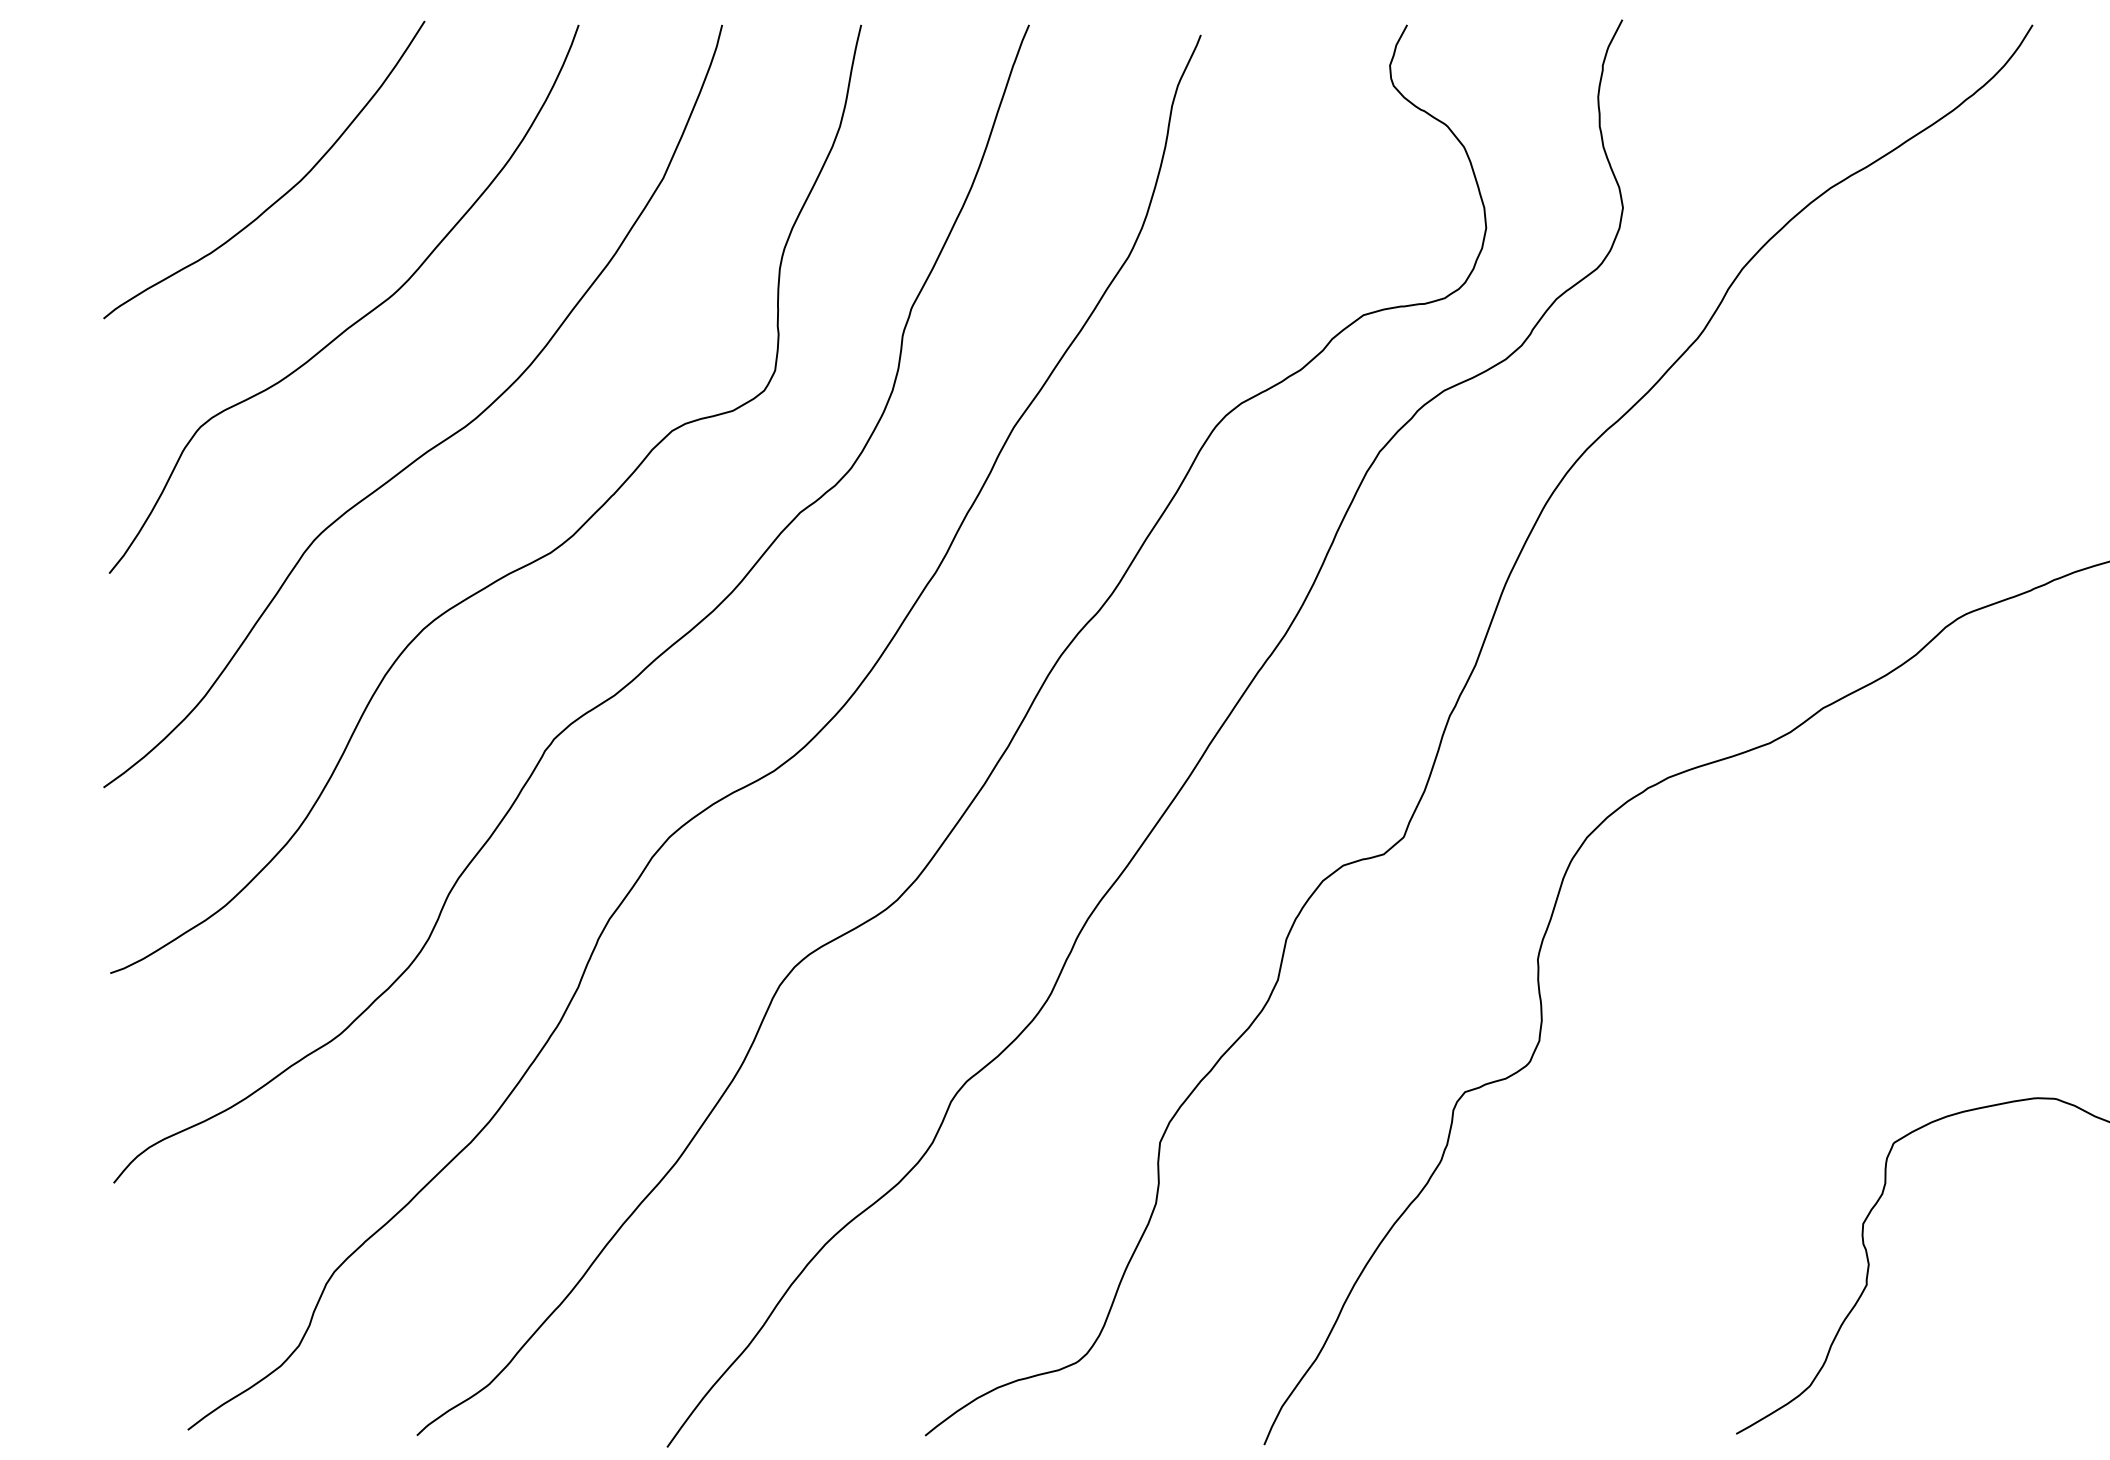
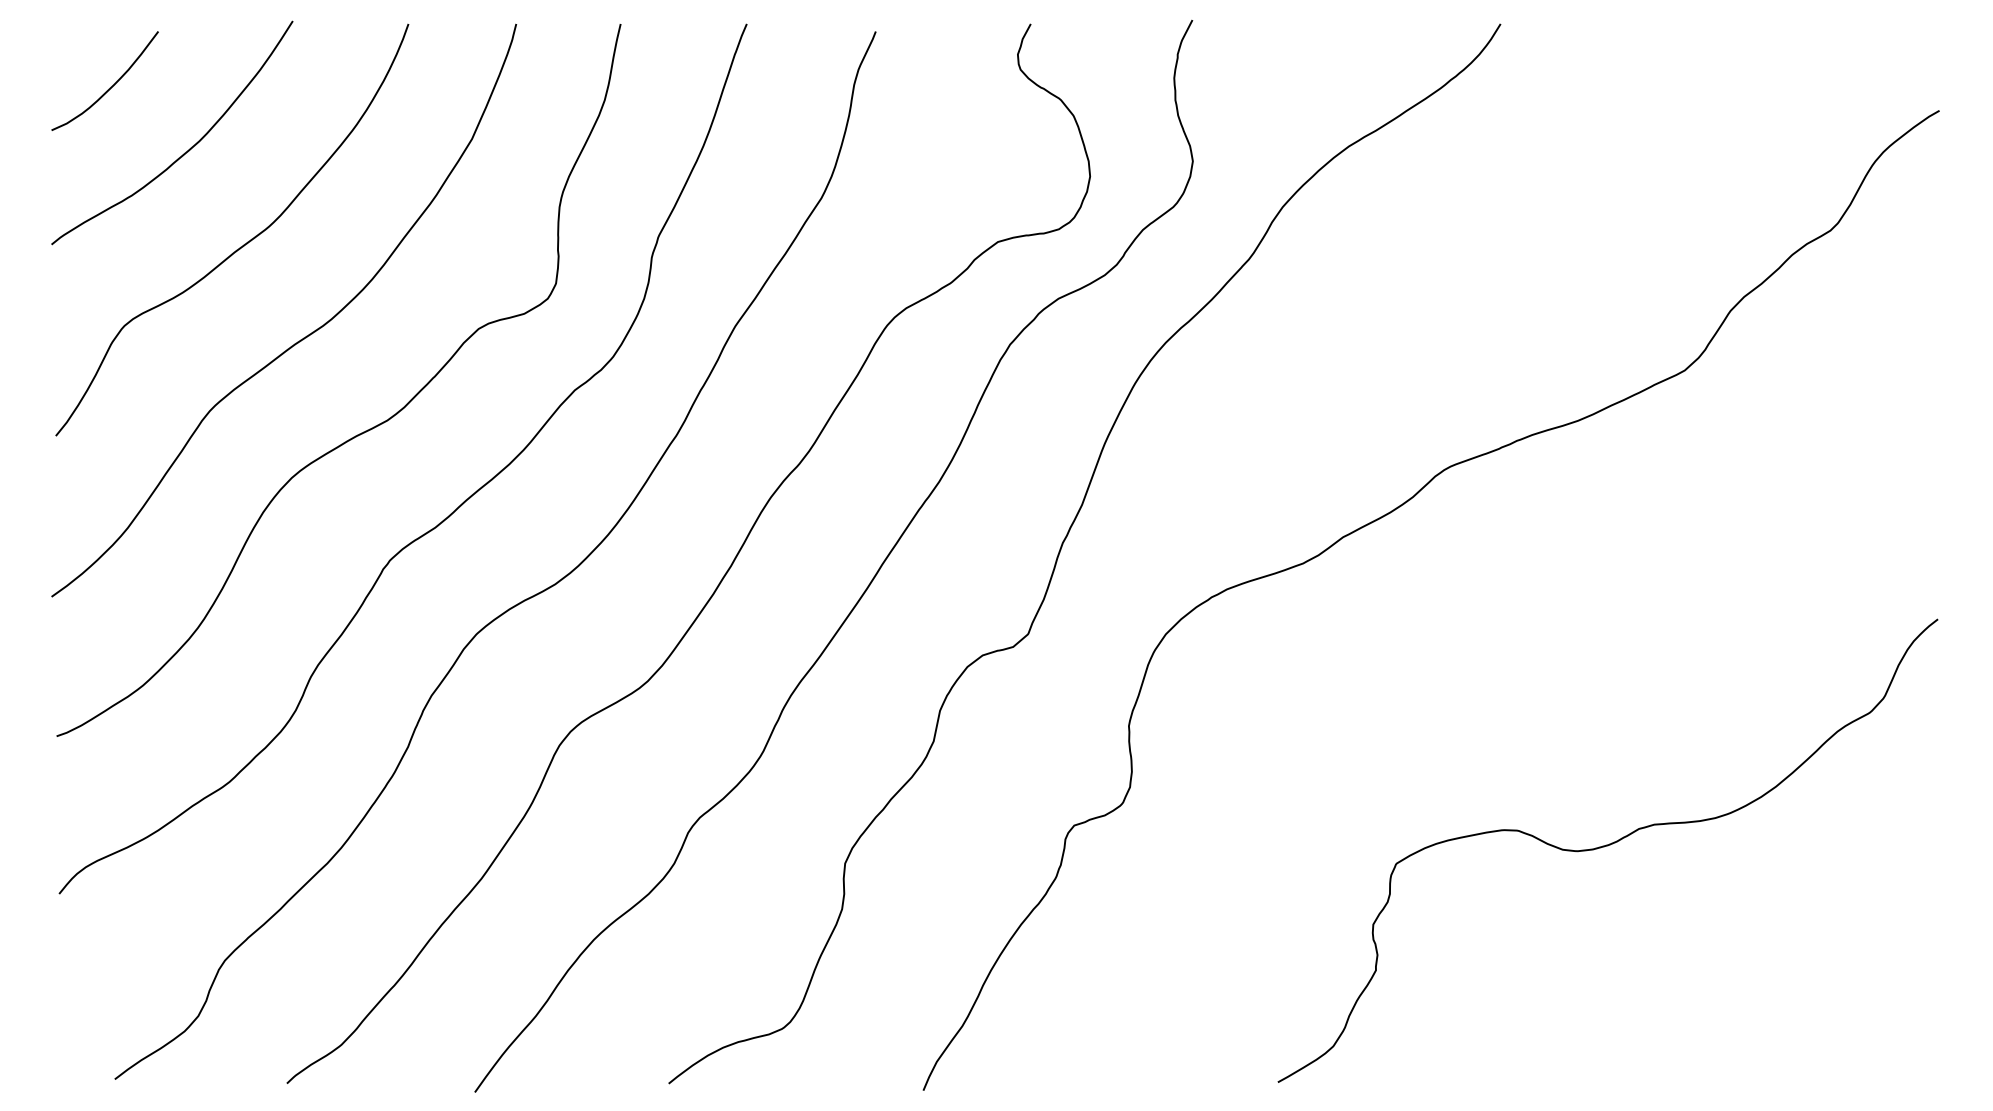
curve: (180, 109) -> (109, 87), added

